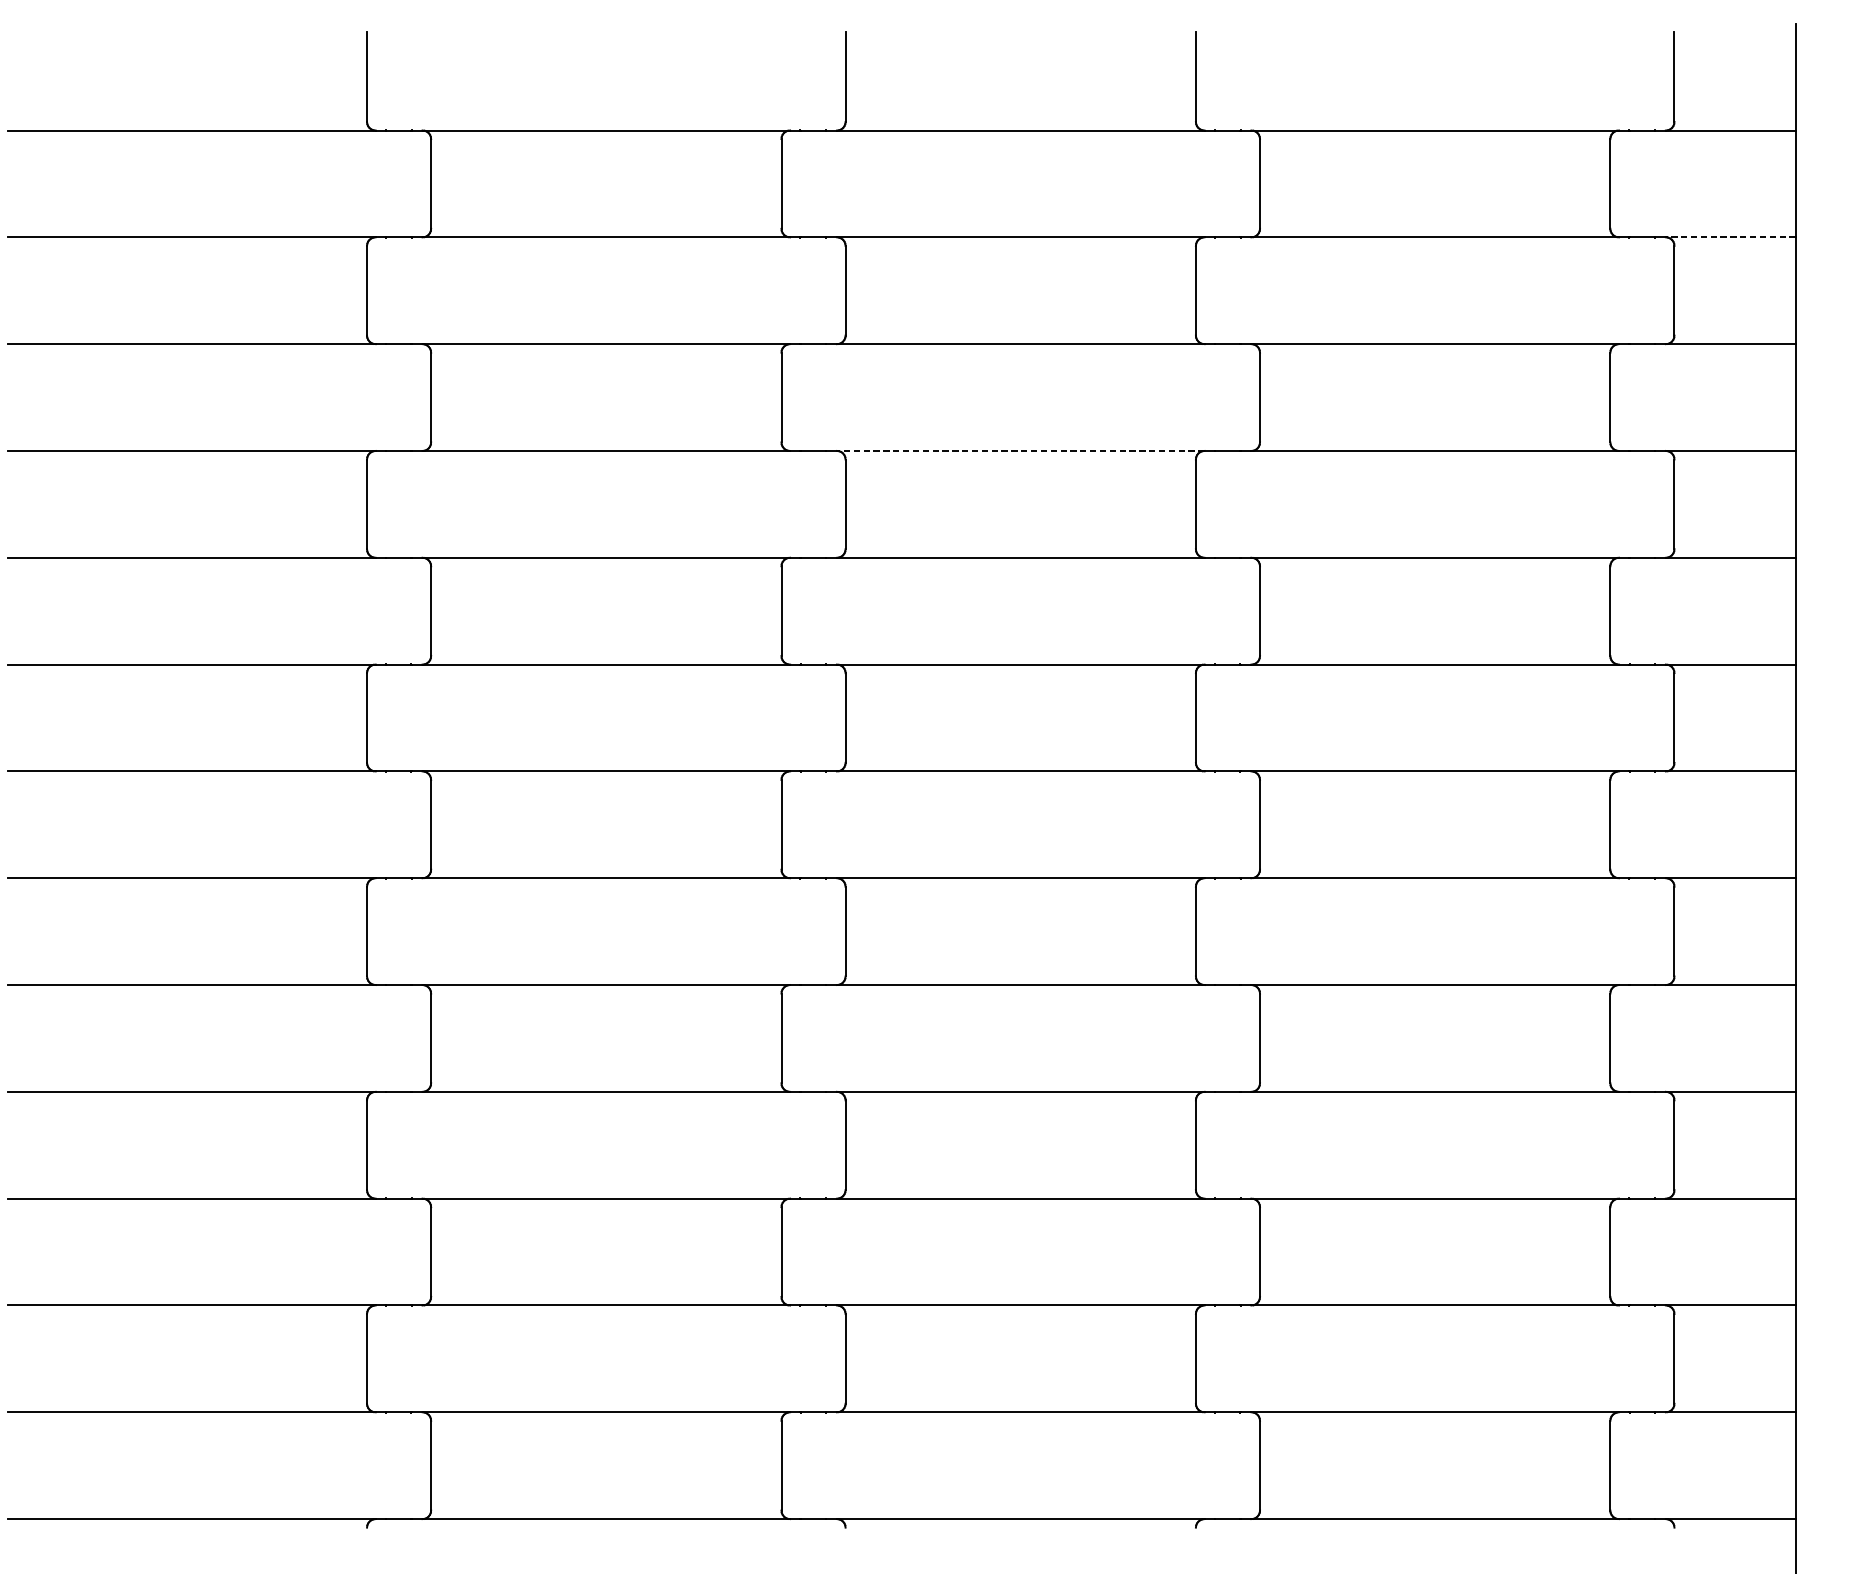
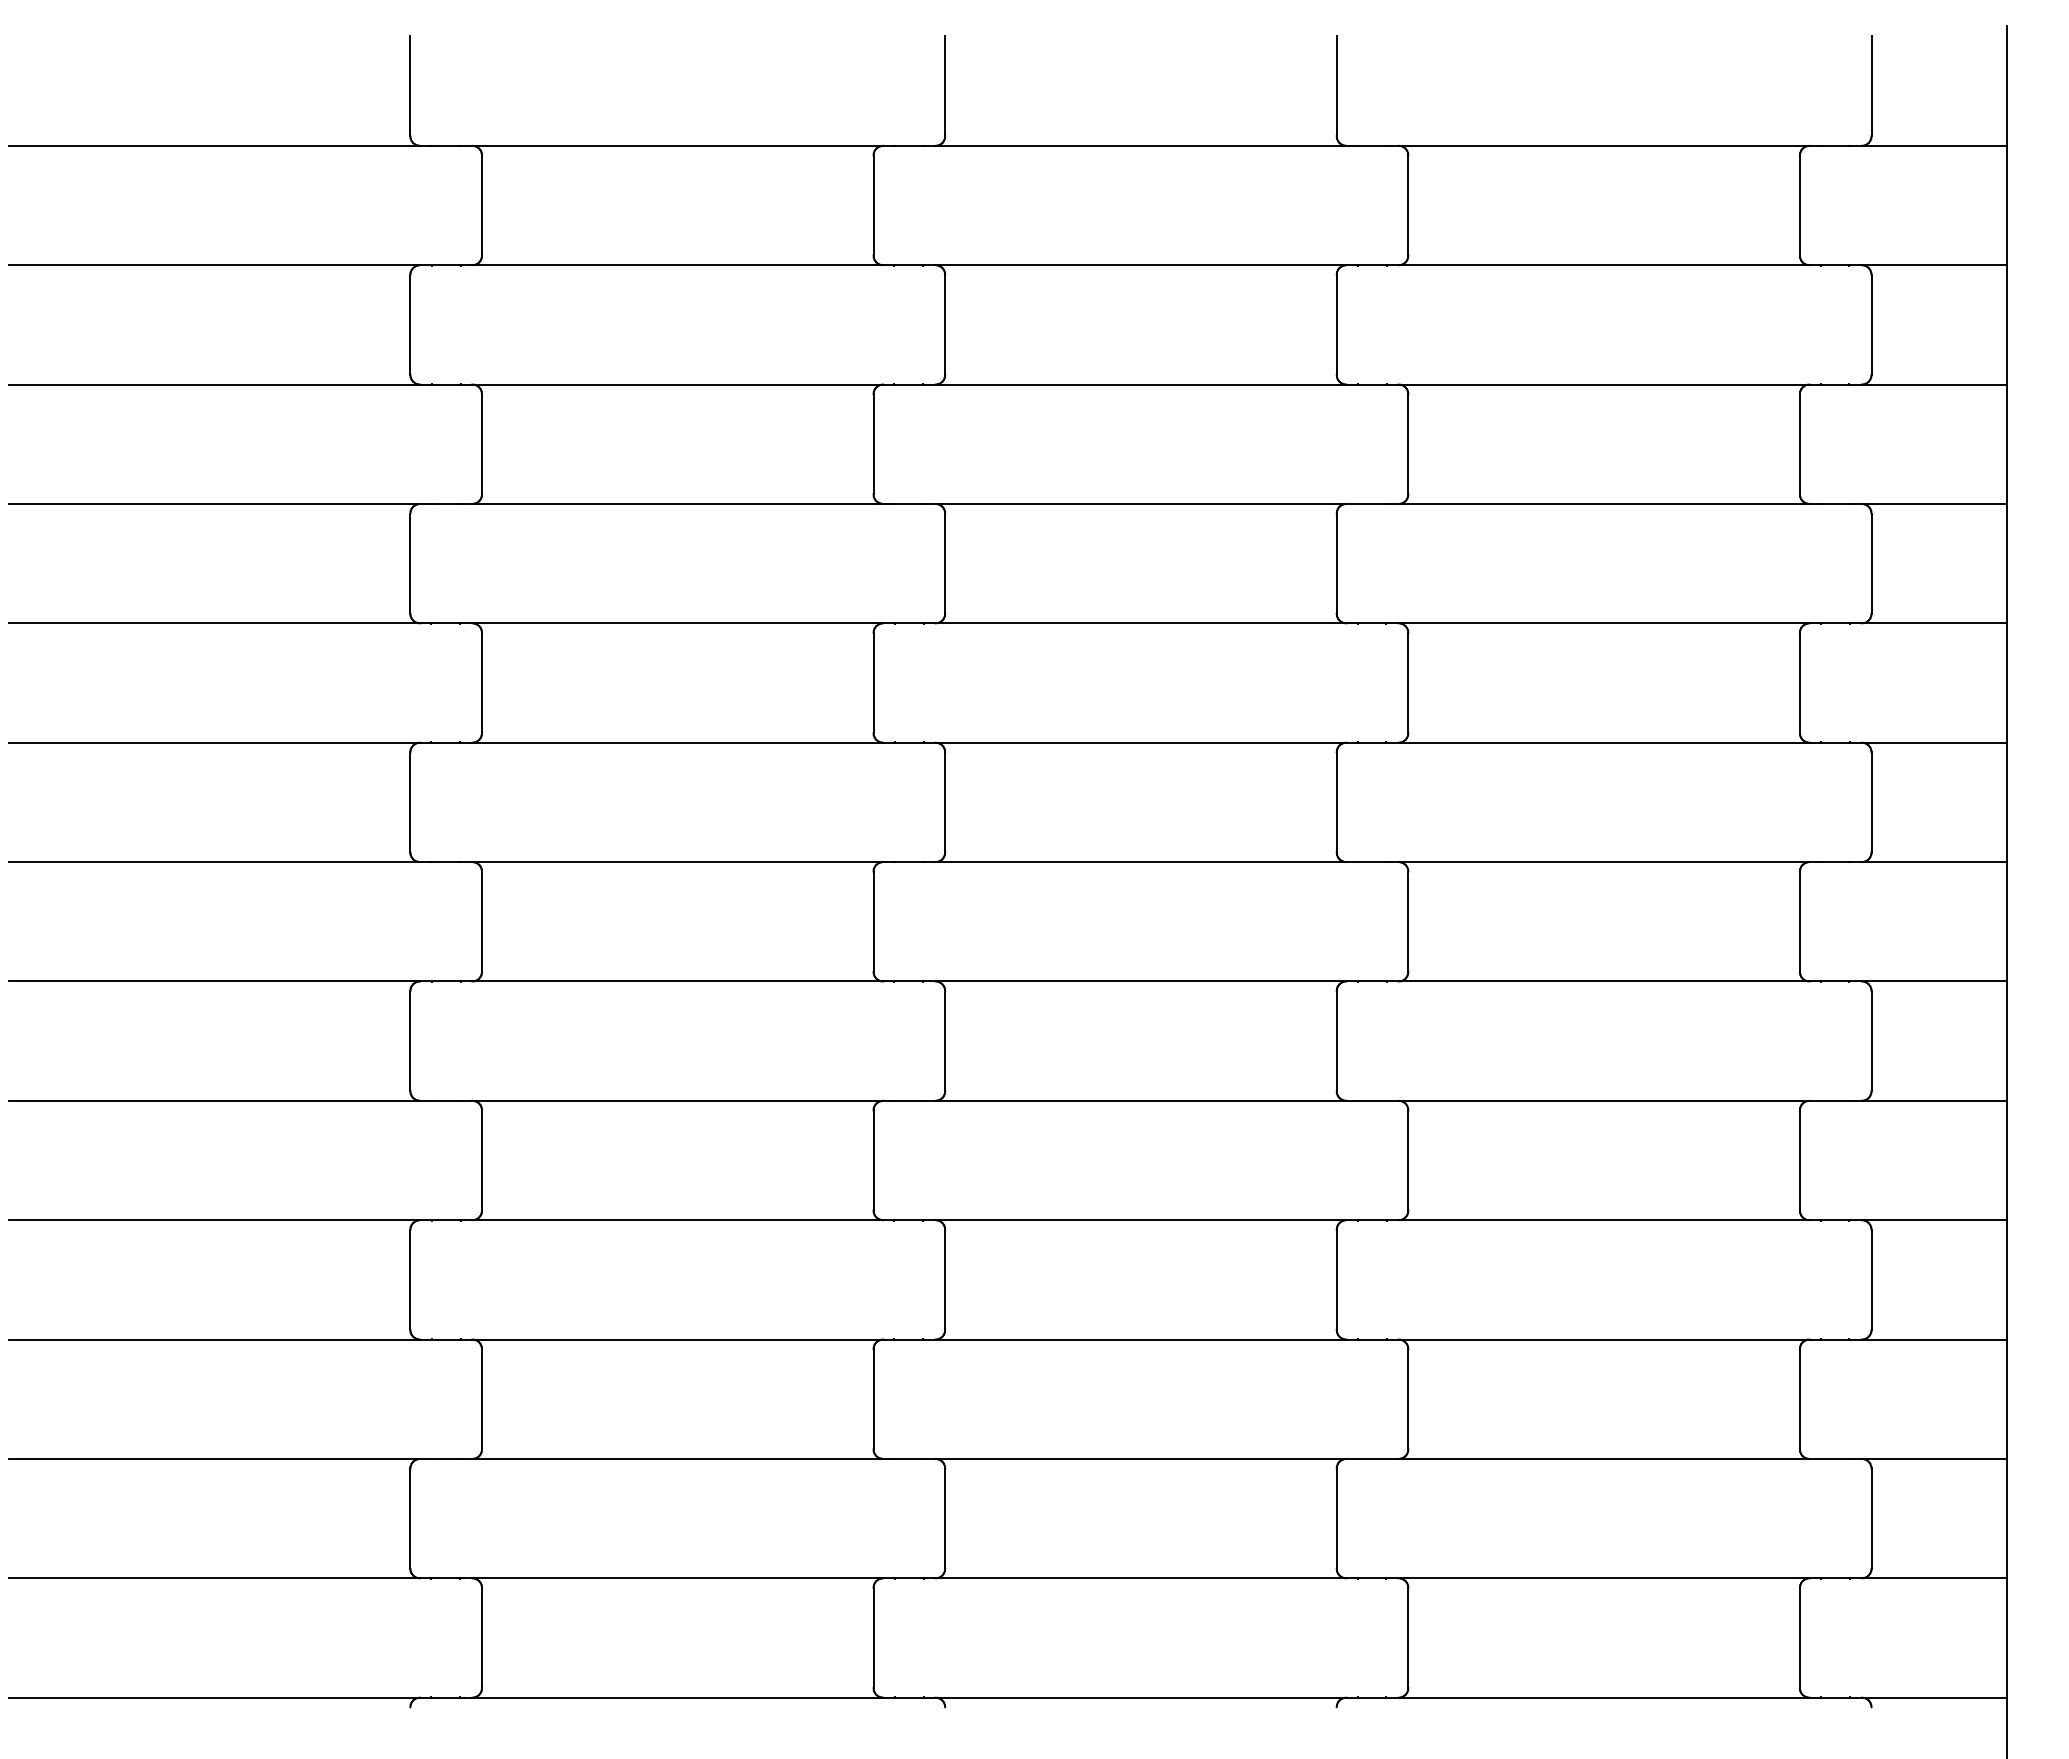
line: (1730, 237) -> (1934, 265), dashed -> solid
line: (1020, 450) -> (1140, 503), dashed -> solid

